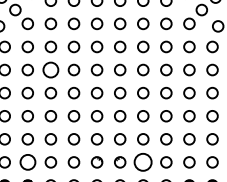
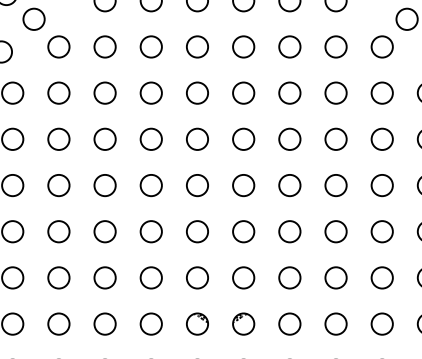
circle: (50, 69) -> (104, 138), size x0.71
circle: (27, 162) -> (58, 324), size x0.71
circle: (143, 162) -> (290, 324), size x0.62

